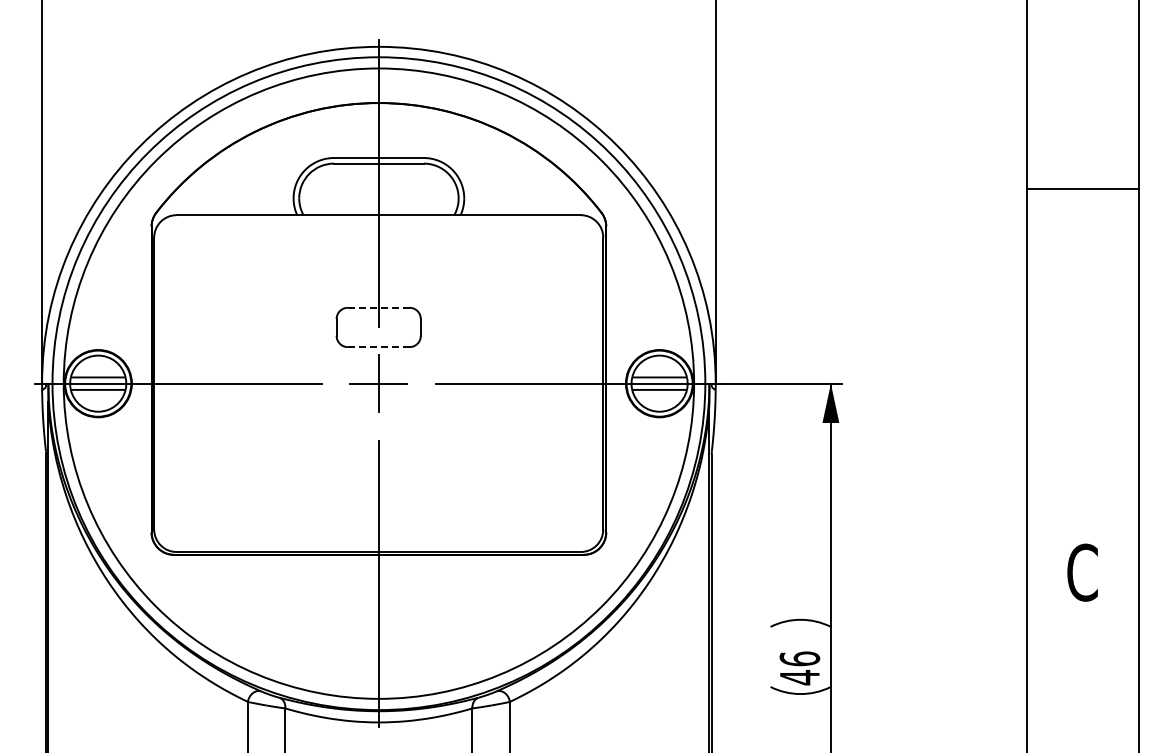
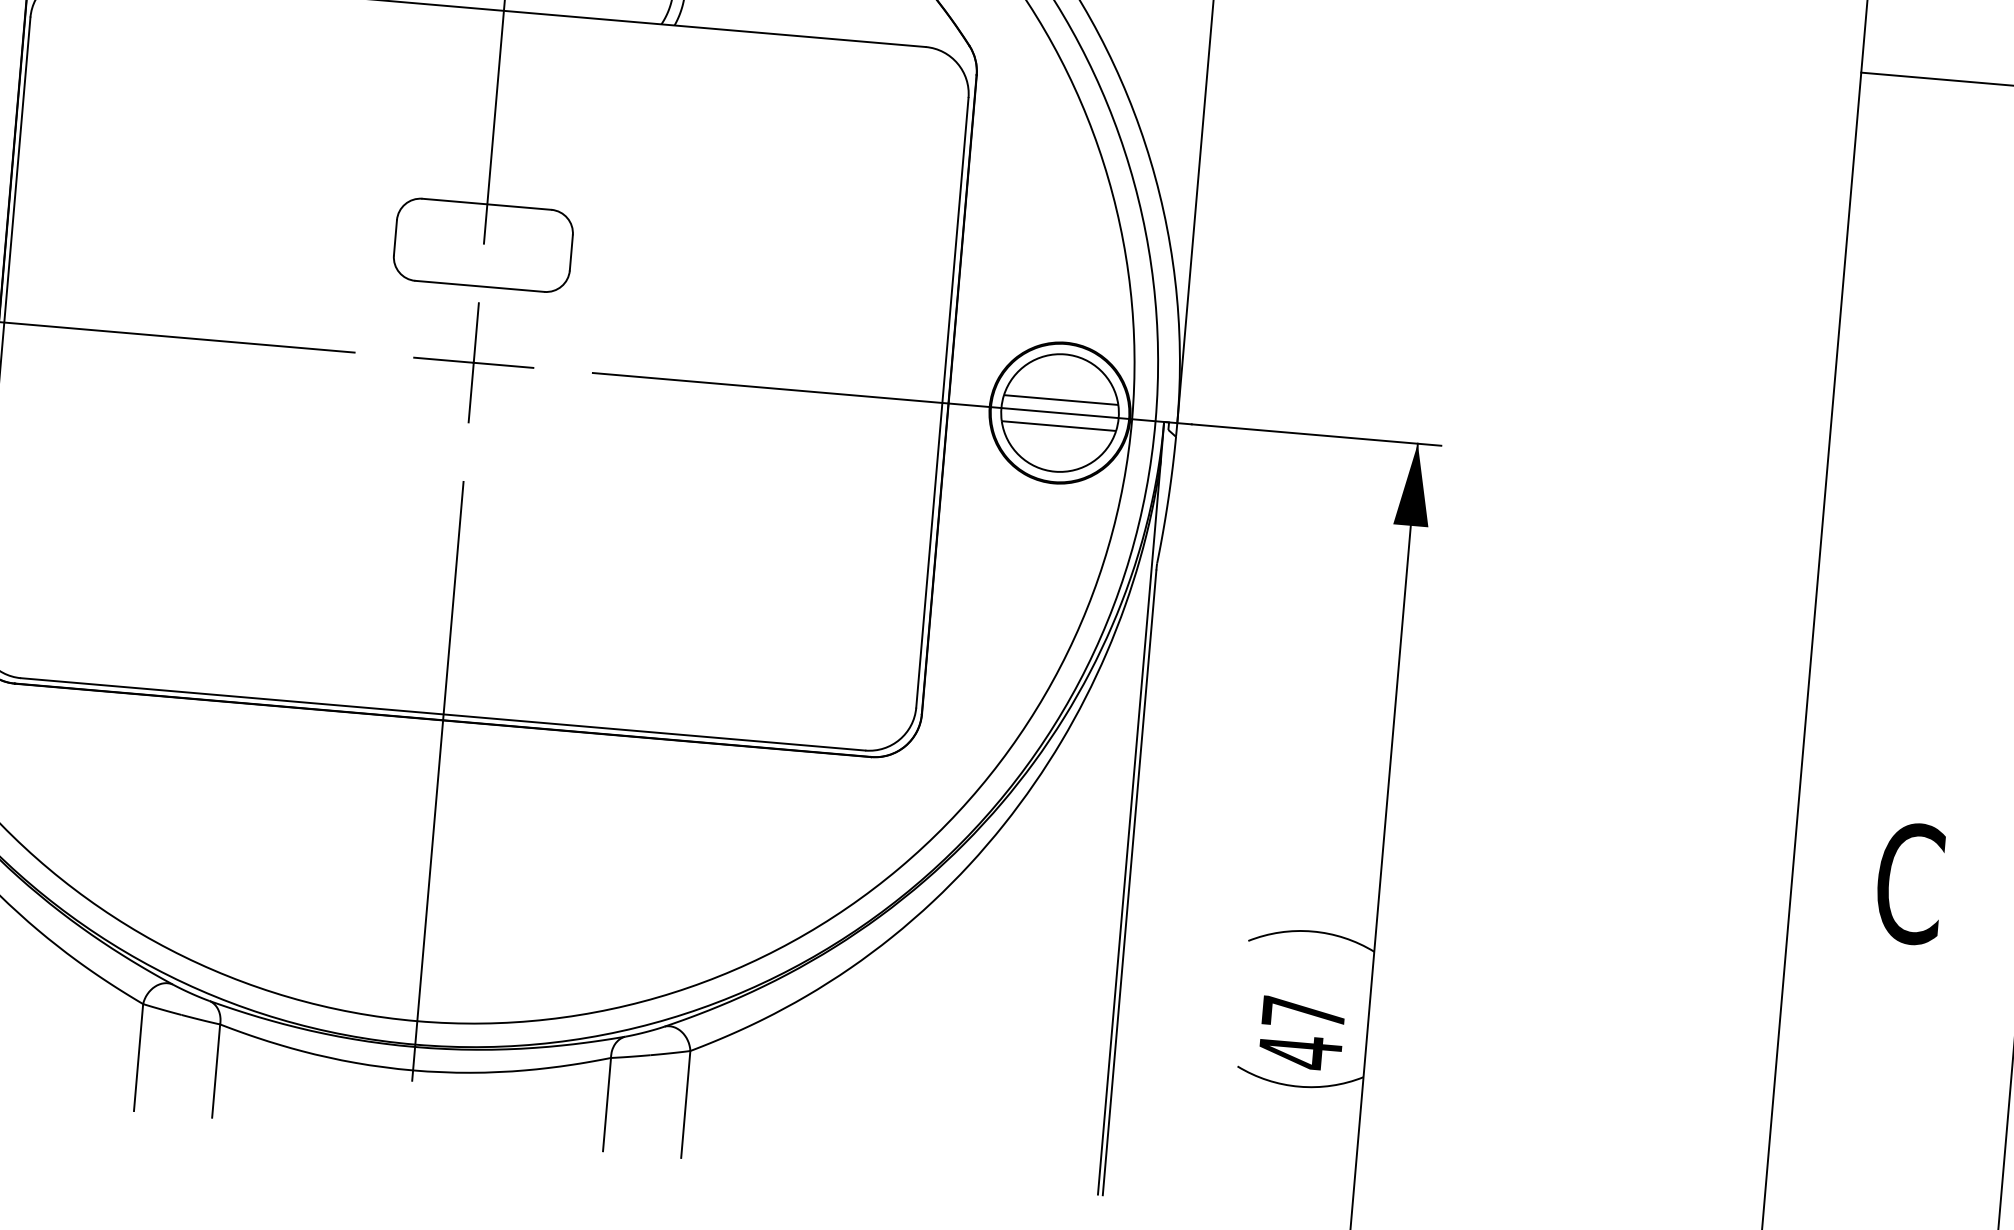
line: (378, 307) -> (486, 203), dashed -> solid
line: (378, 347) -> (479, 287), dashed -> solid
text: (799, 658) -> (1303, 1012), 46 -> 47

